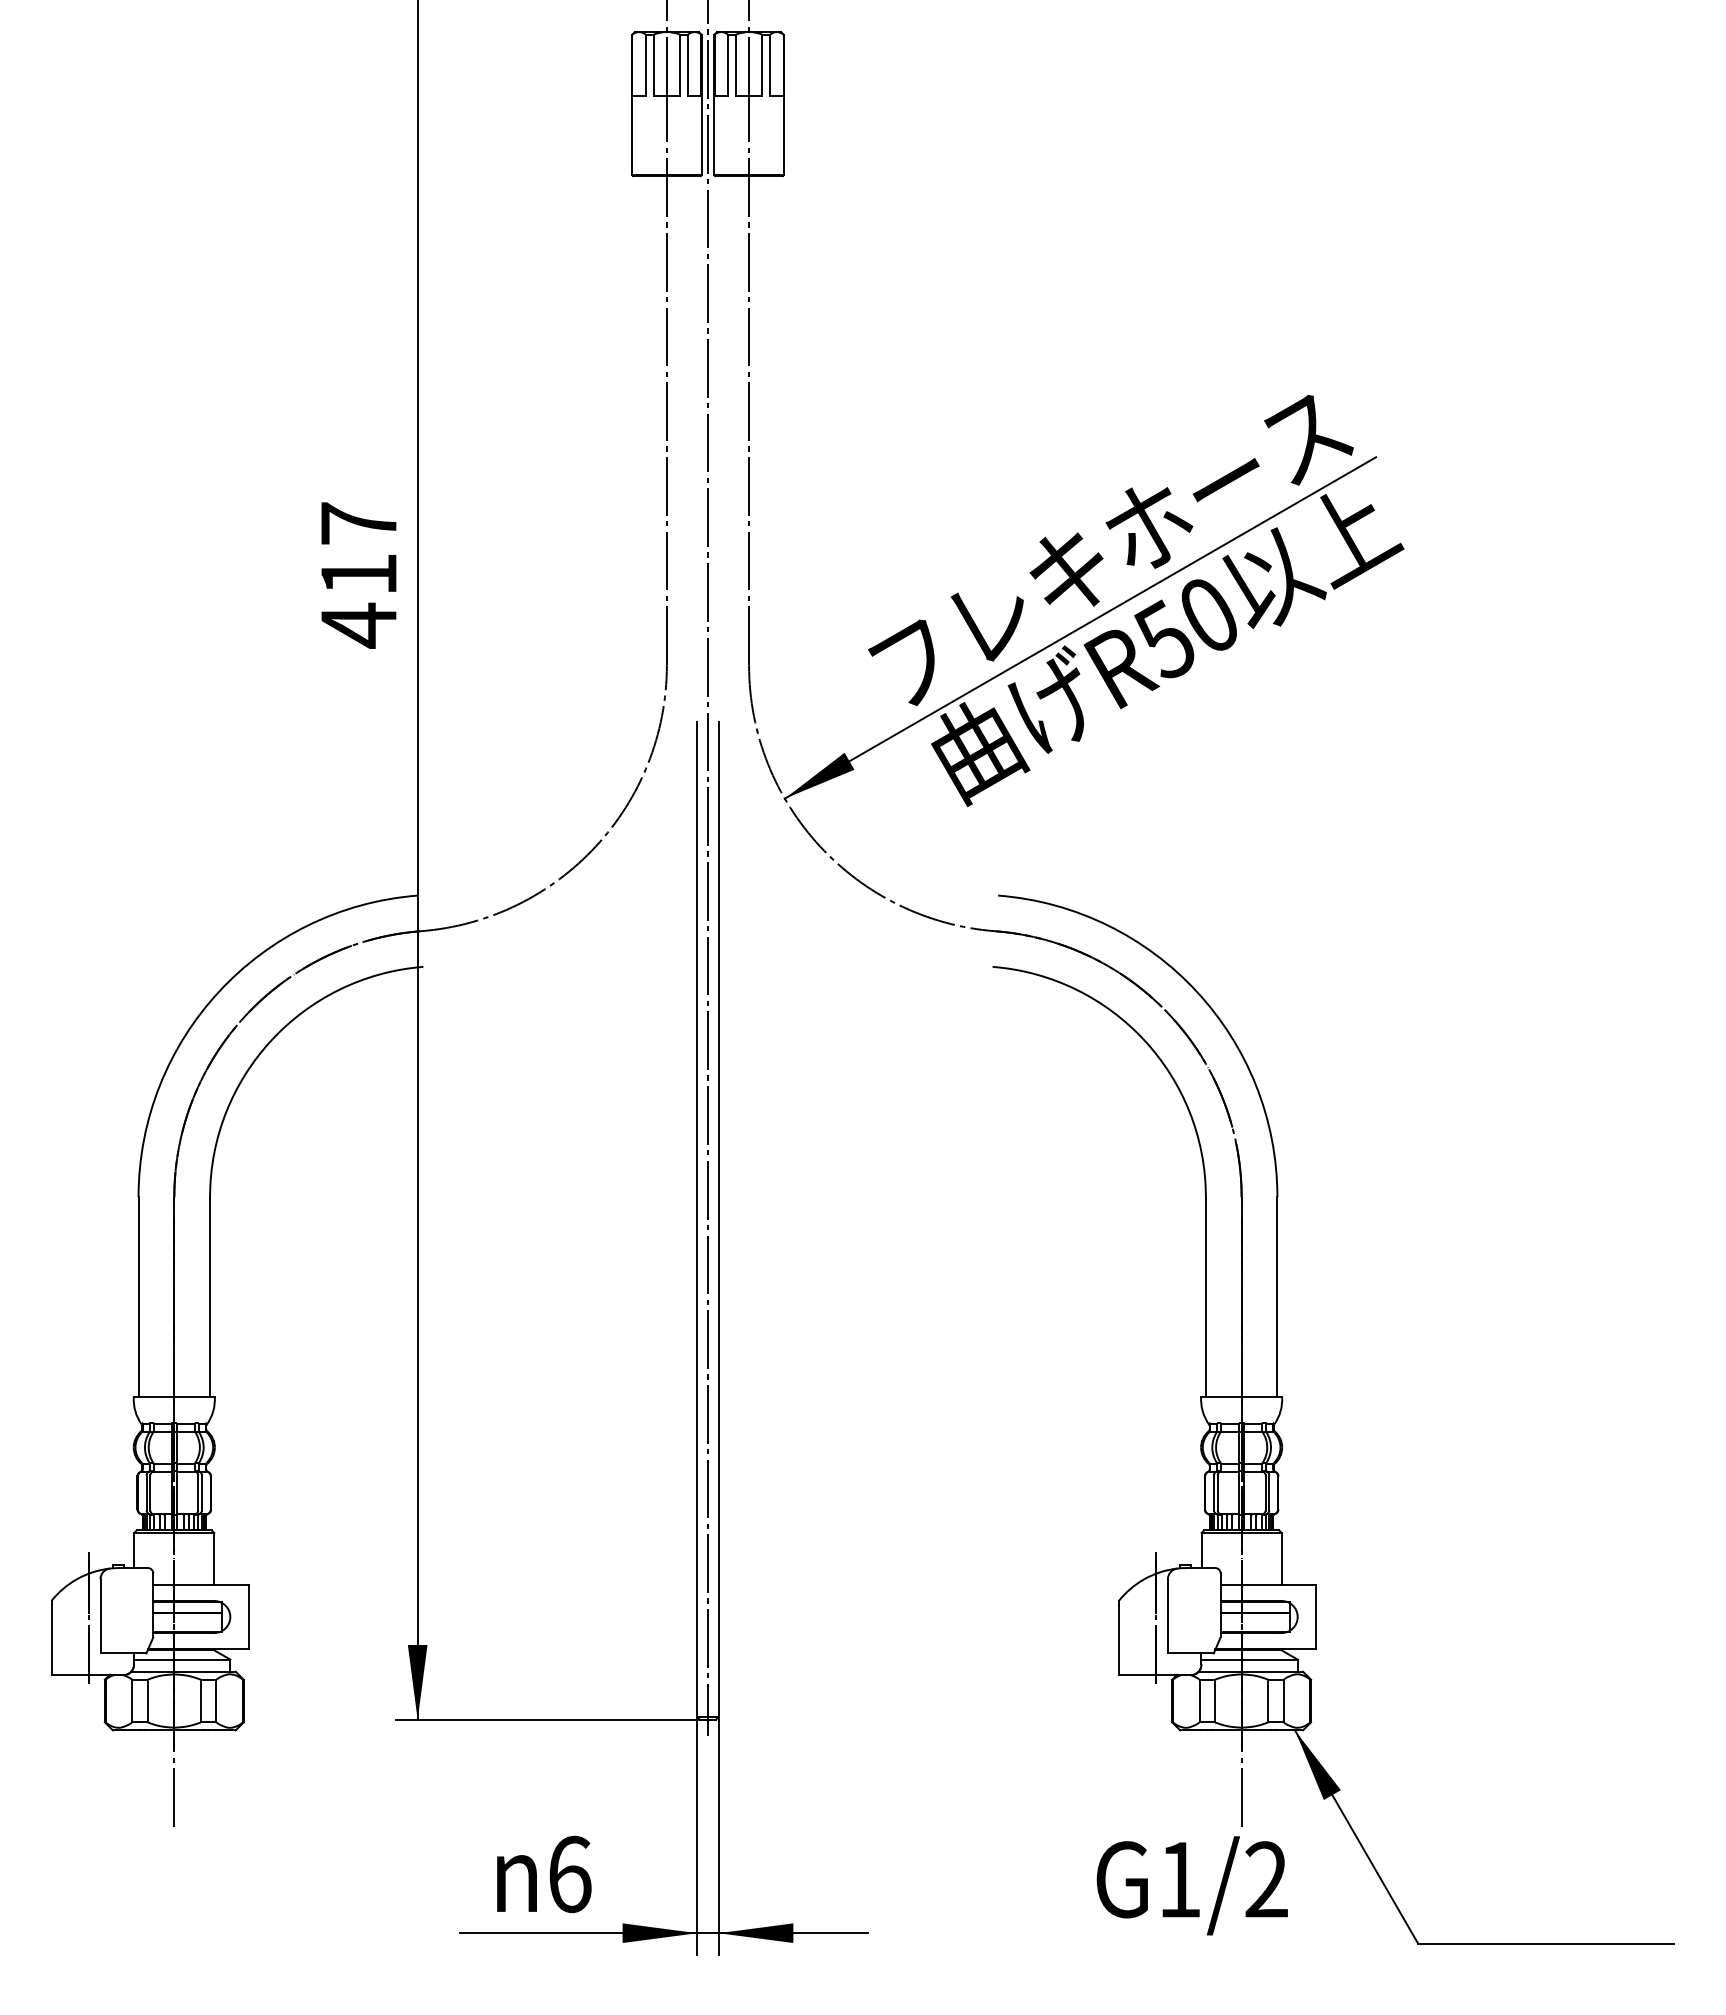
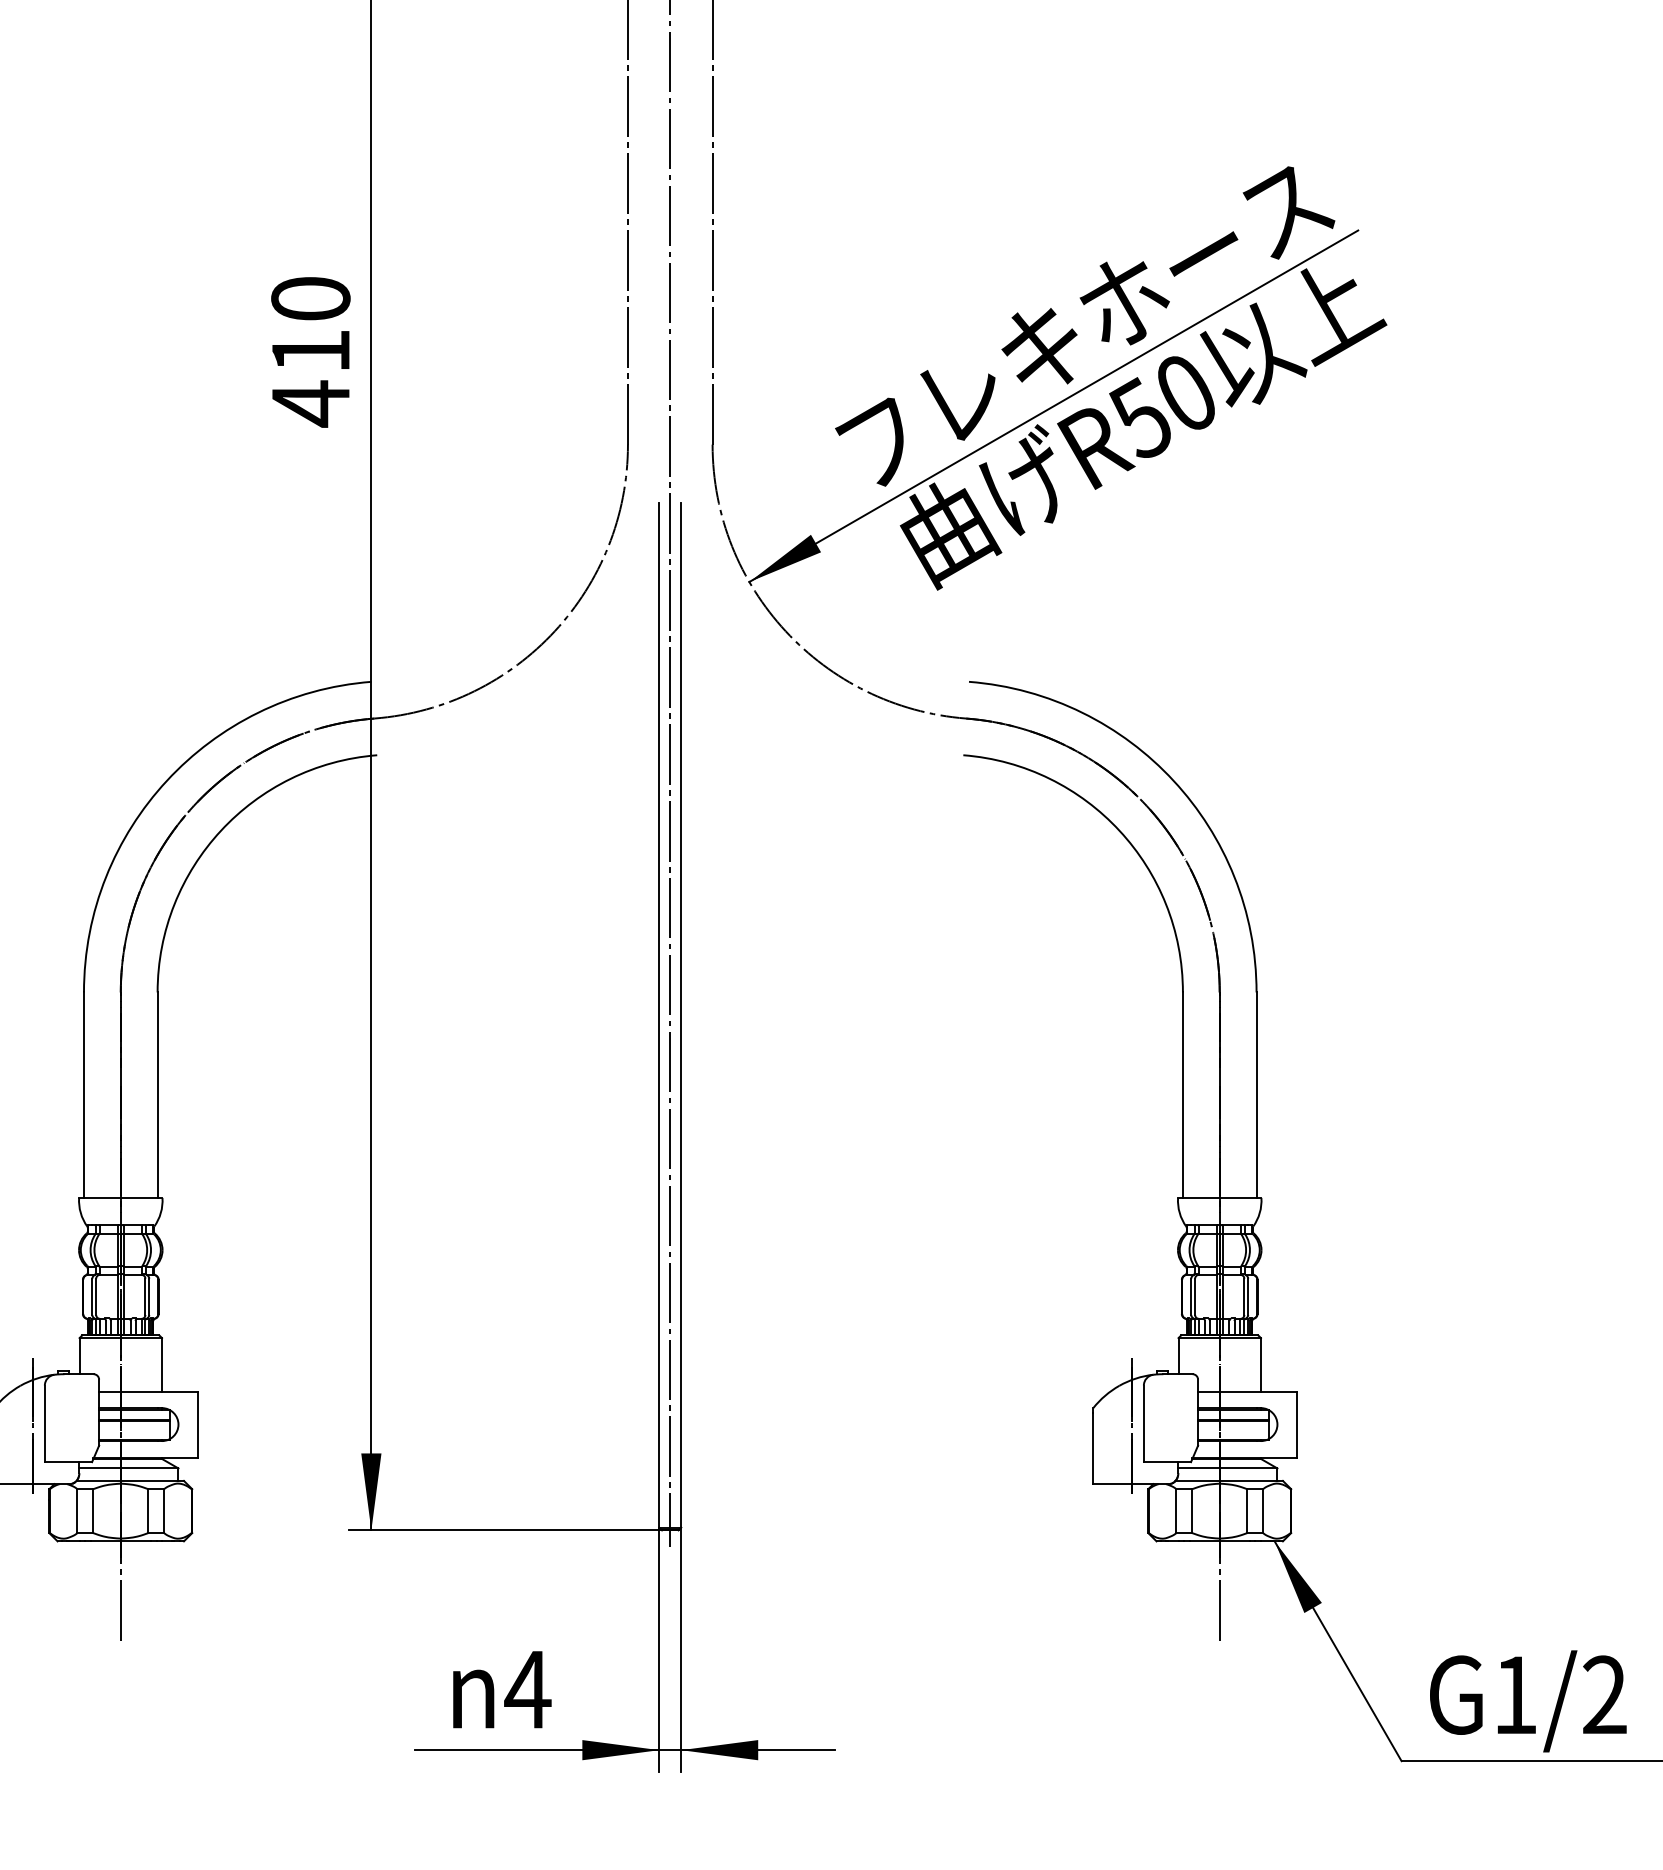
text: (358, 523) -> (310, 298), 417 -> 410
text: (569, 1874) -> (527, 1689), 6 -> 4
text: (1191, 1885) -> (1527, 1701), moved

